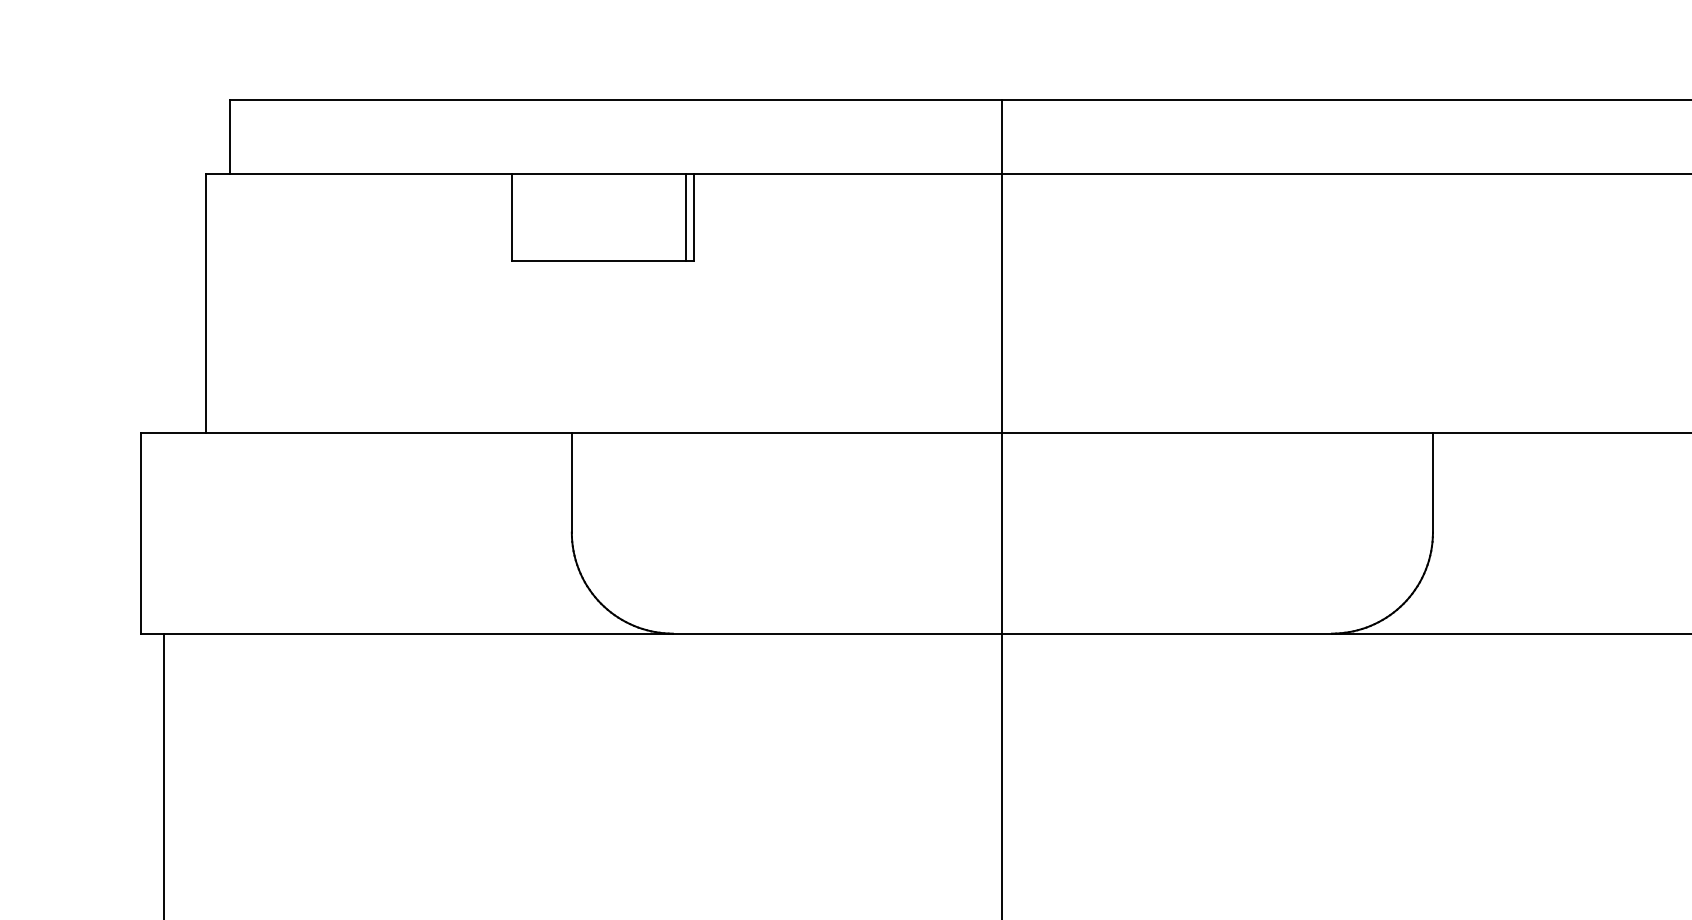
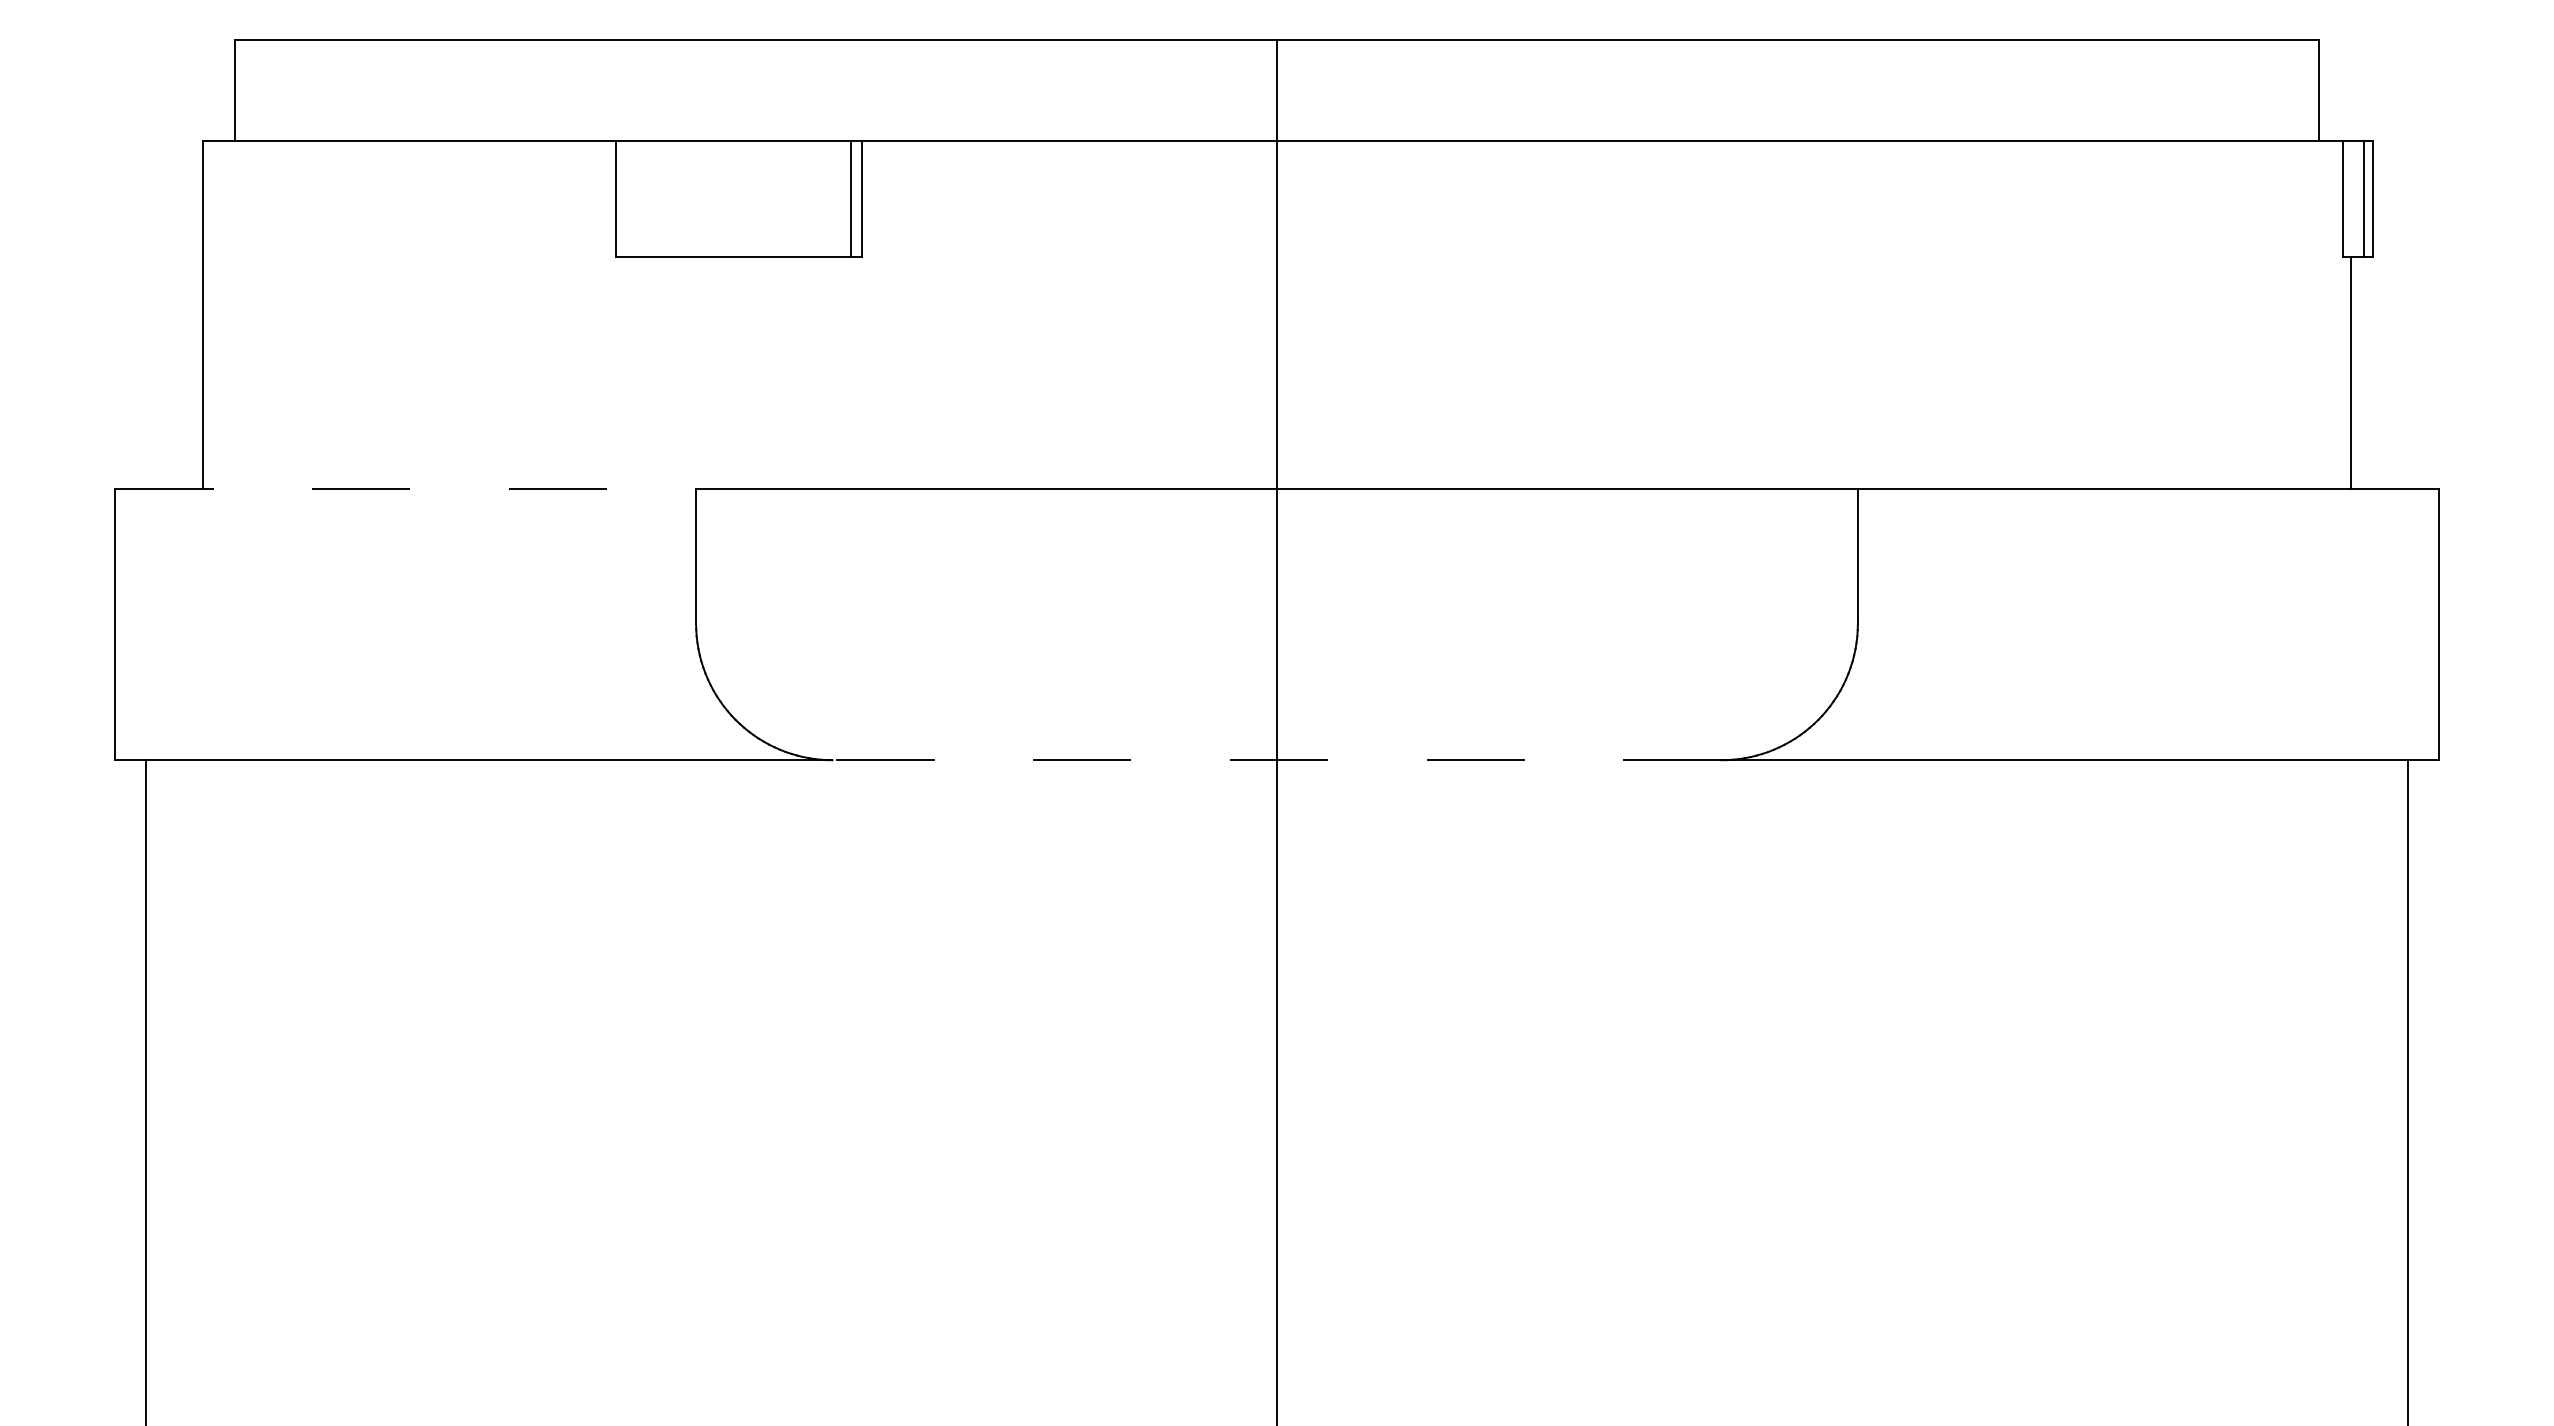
line: (357, 432) -> (406, 489), solid -> dashed
line: (1002, 633) -> (1277, 760), solid -> dashed

